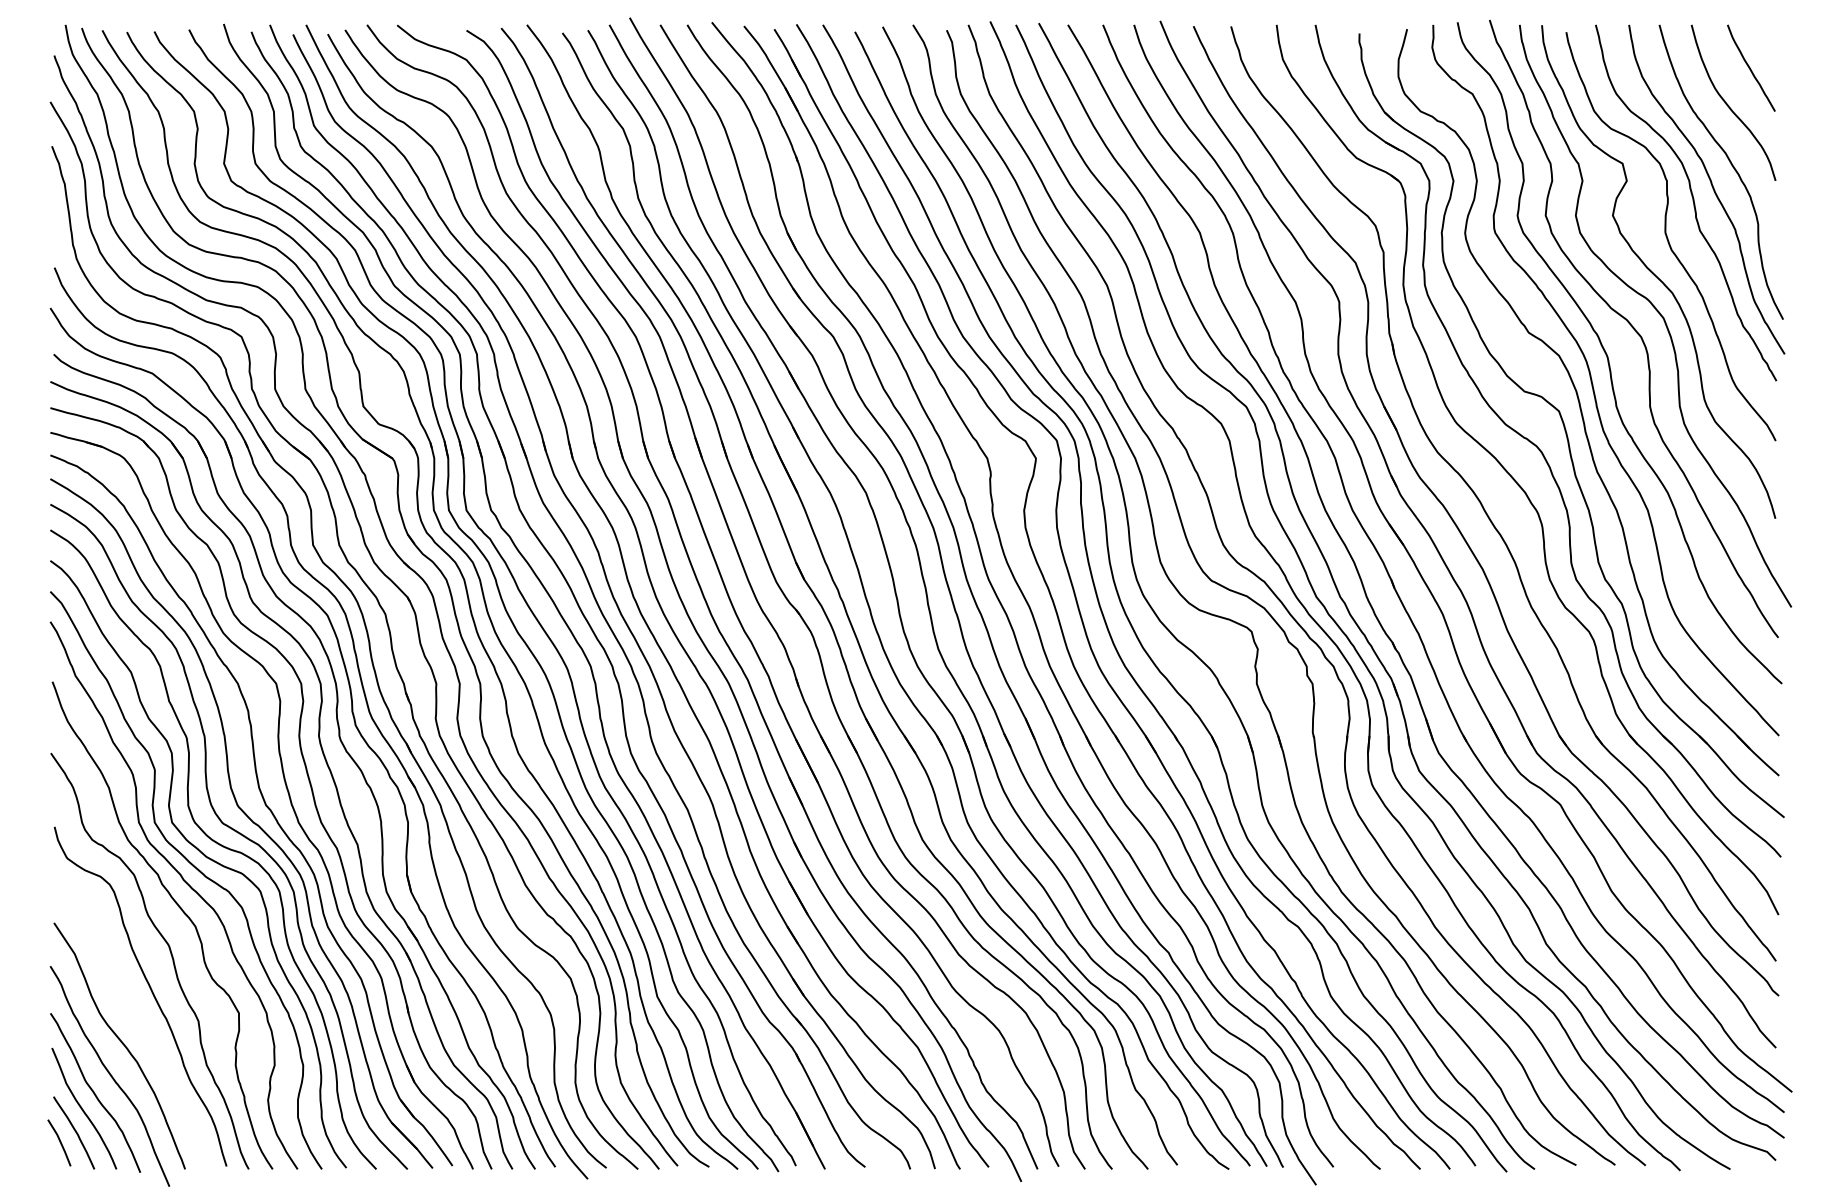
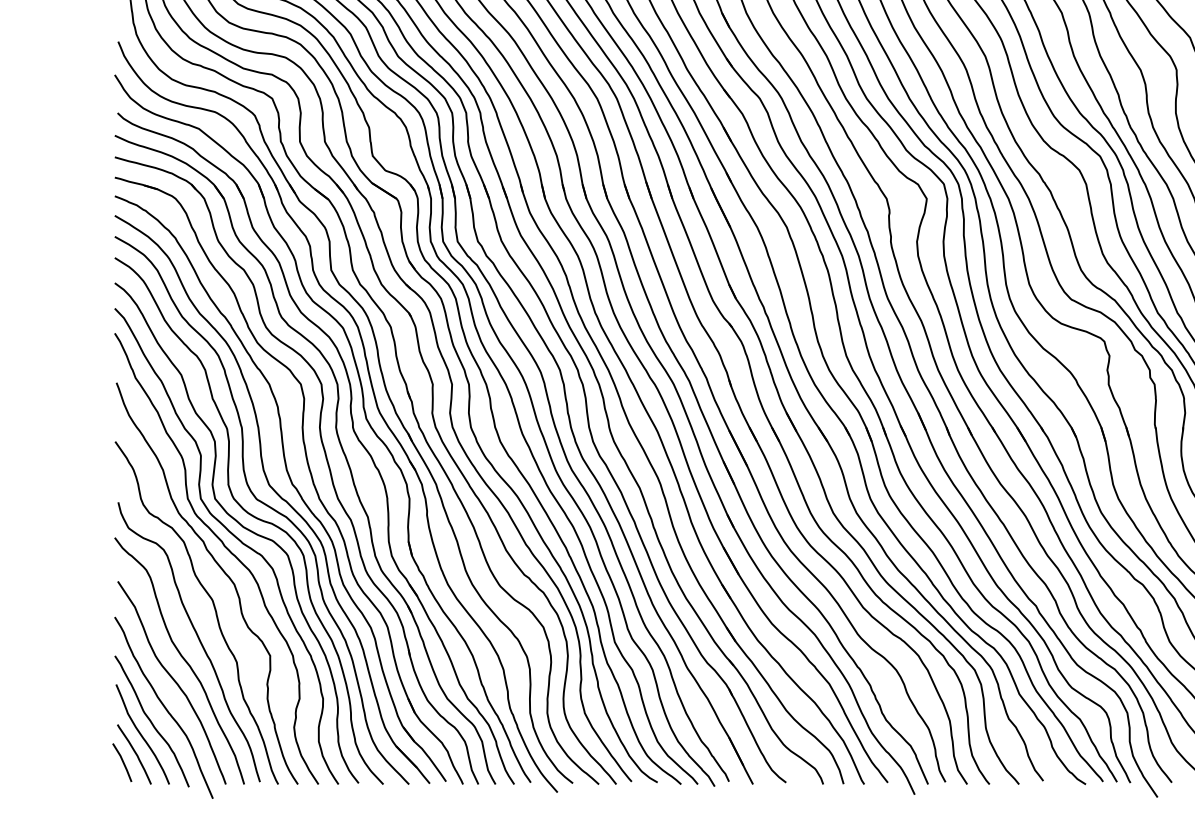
curve: (131, 1015) -> (181, 657), added

